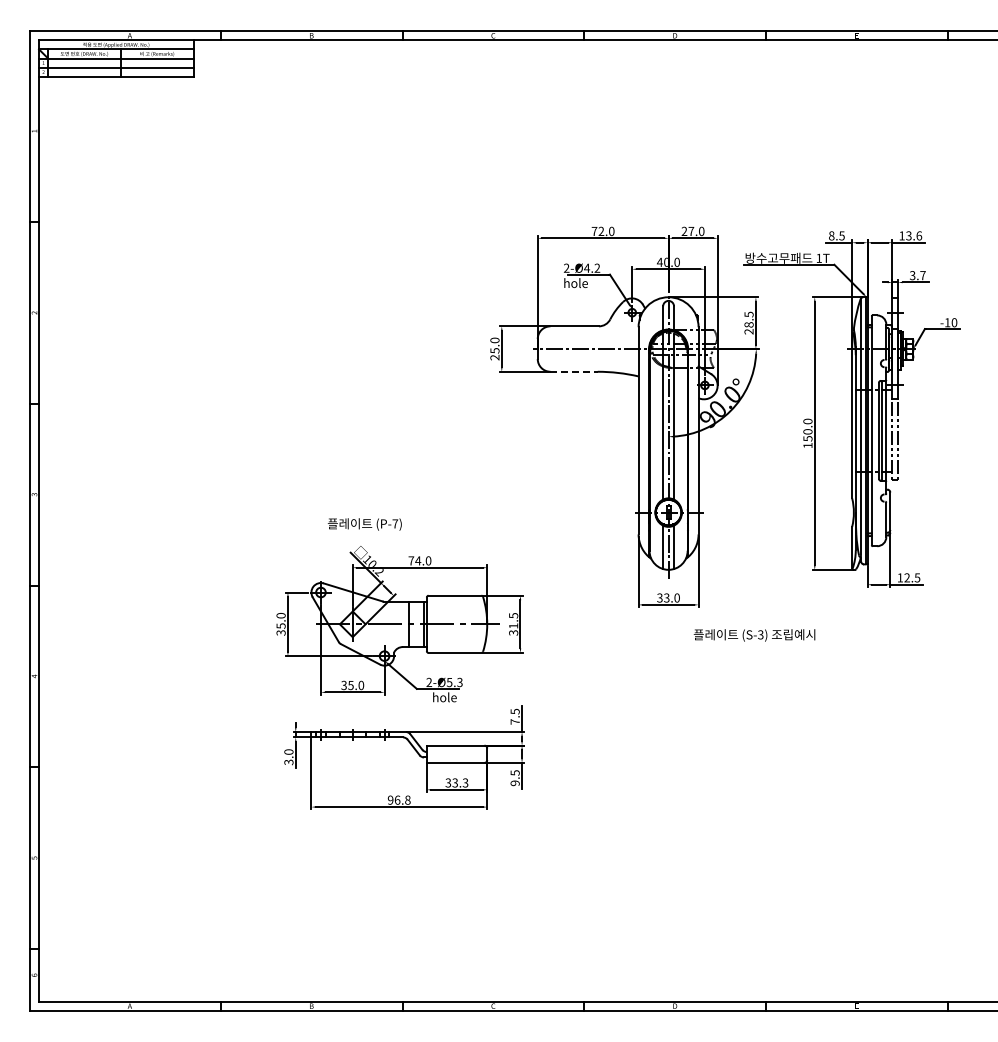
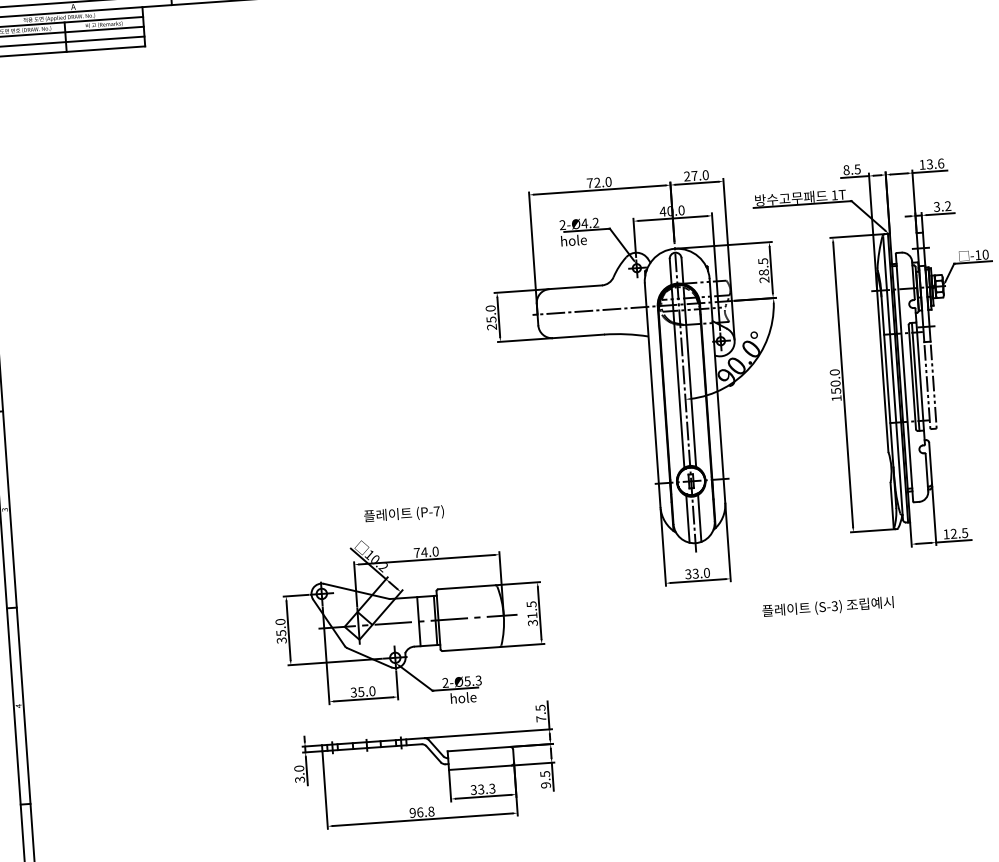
text: (922, 275) -> (947, 206), 3.7 -> 3.2
line: (574, 371) -> (578, 336), dashed -> solid
text: (364, 524) -> (403, 514), moved
text: (754, 635) -> (828, 607), moved

